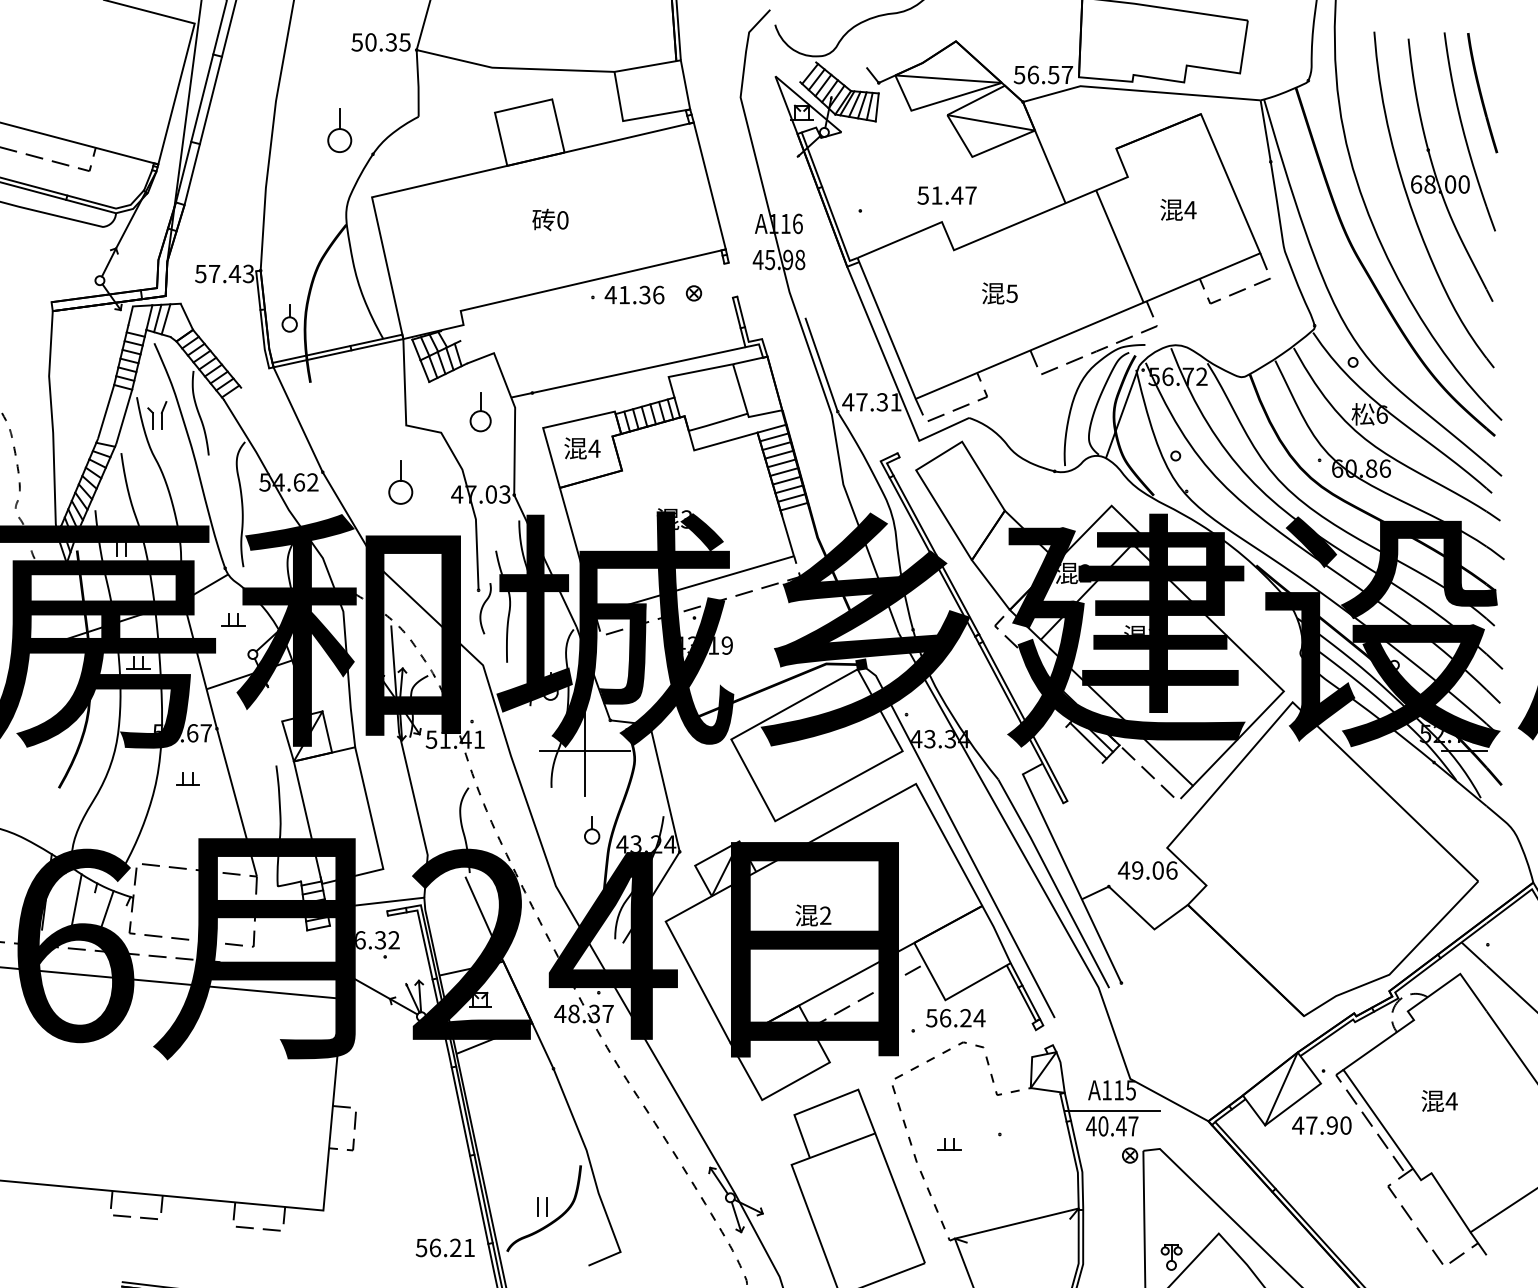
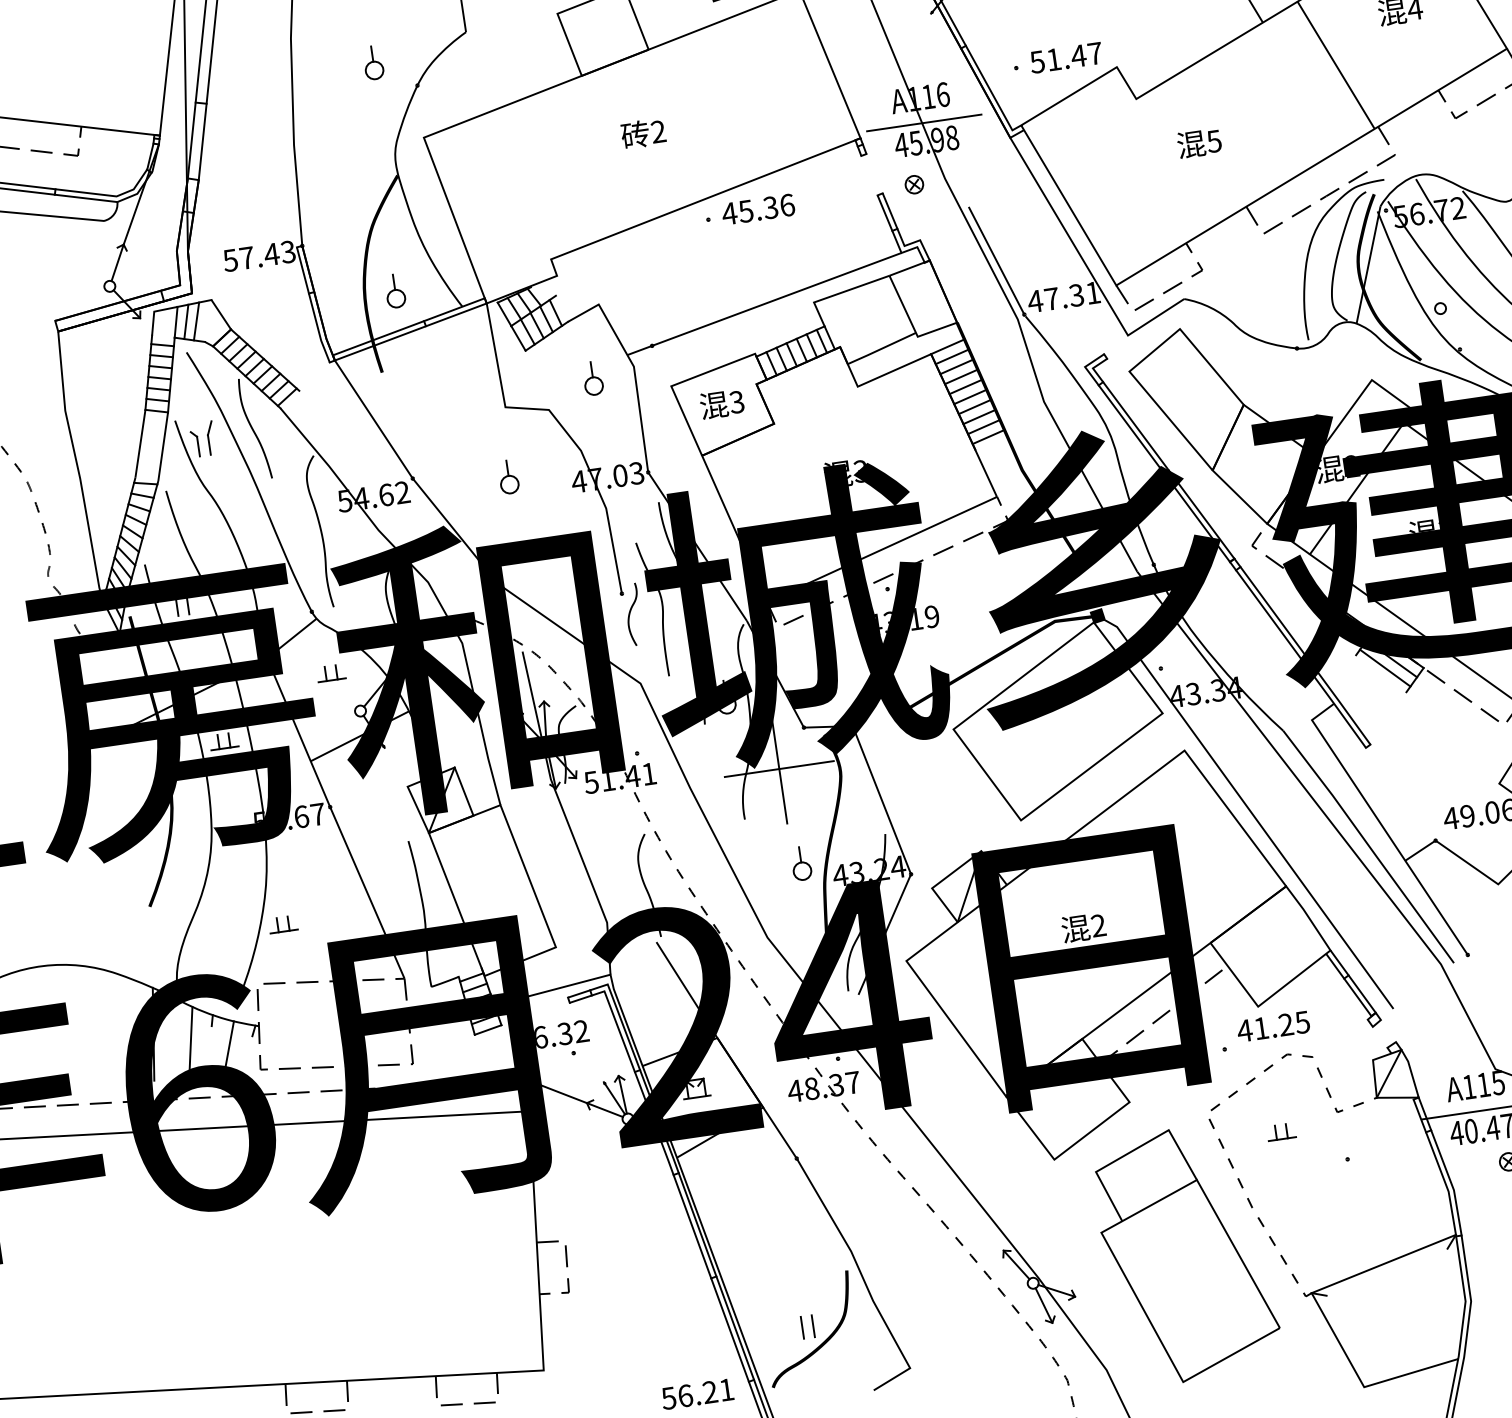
part: (340, 130) -> (374, 62), size x0.62
text: (946, 195) -> (1065, 57), moved
text: (562, 220) -> (658, 132), 0 -> 2
line: (778, 244) -> (923, 123), added
part: (693, 293) -> (913, 184), moved
text: (623, 295) -> (745, 212), 41.36 -> 45.36
part: (289, 318) -> (395, 291), moved
part: (480, 412) -> (592, 378), size x0.71
text: (594, 448) -> (736, 401), 4 -> 3
part: (400, 482) -> (508, 477), size x0.62
part: (187, 778) -> (282, 923), moved
text: (955, 1018) -> (1273, 1027), 56.24 -> 41.25
part: (949, 1144) -> (1281, 1131), moved

